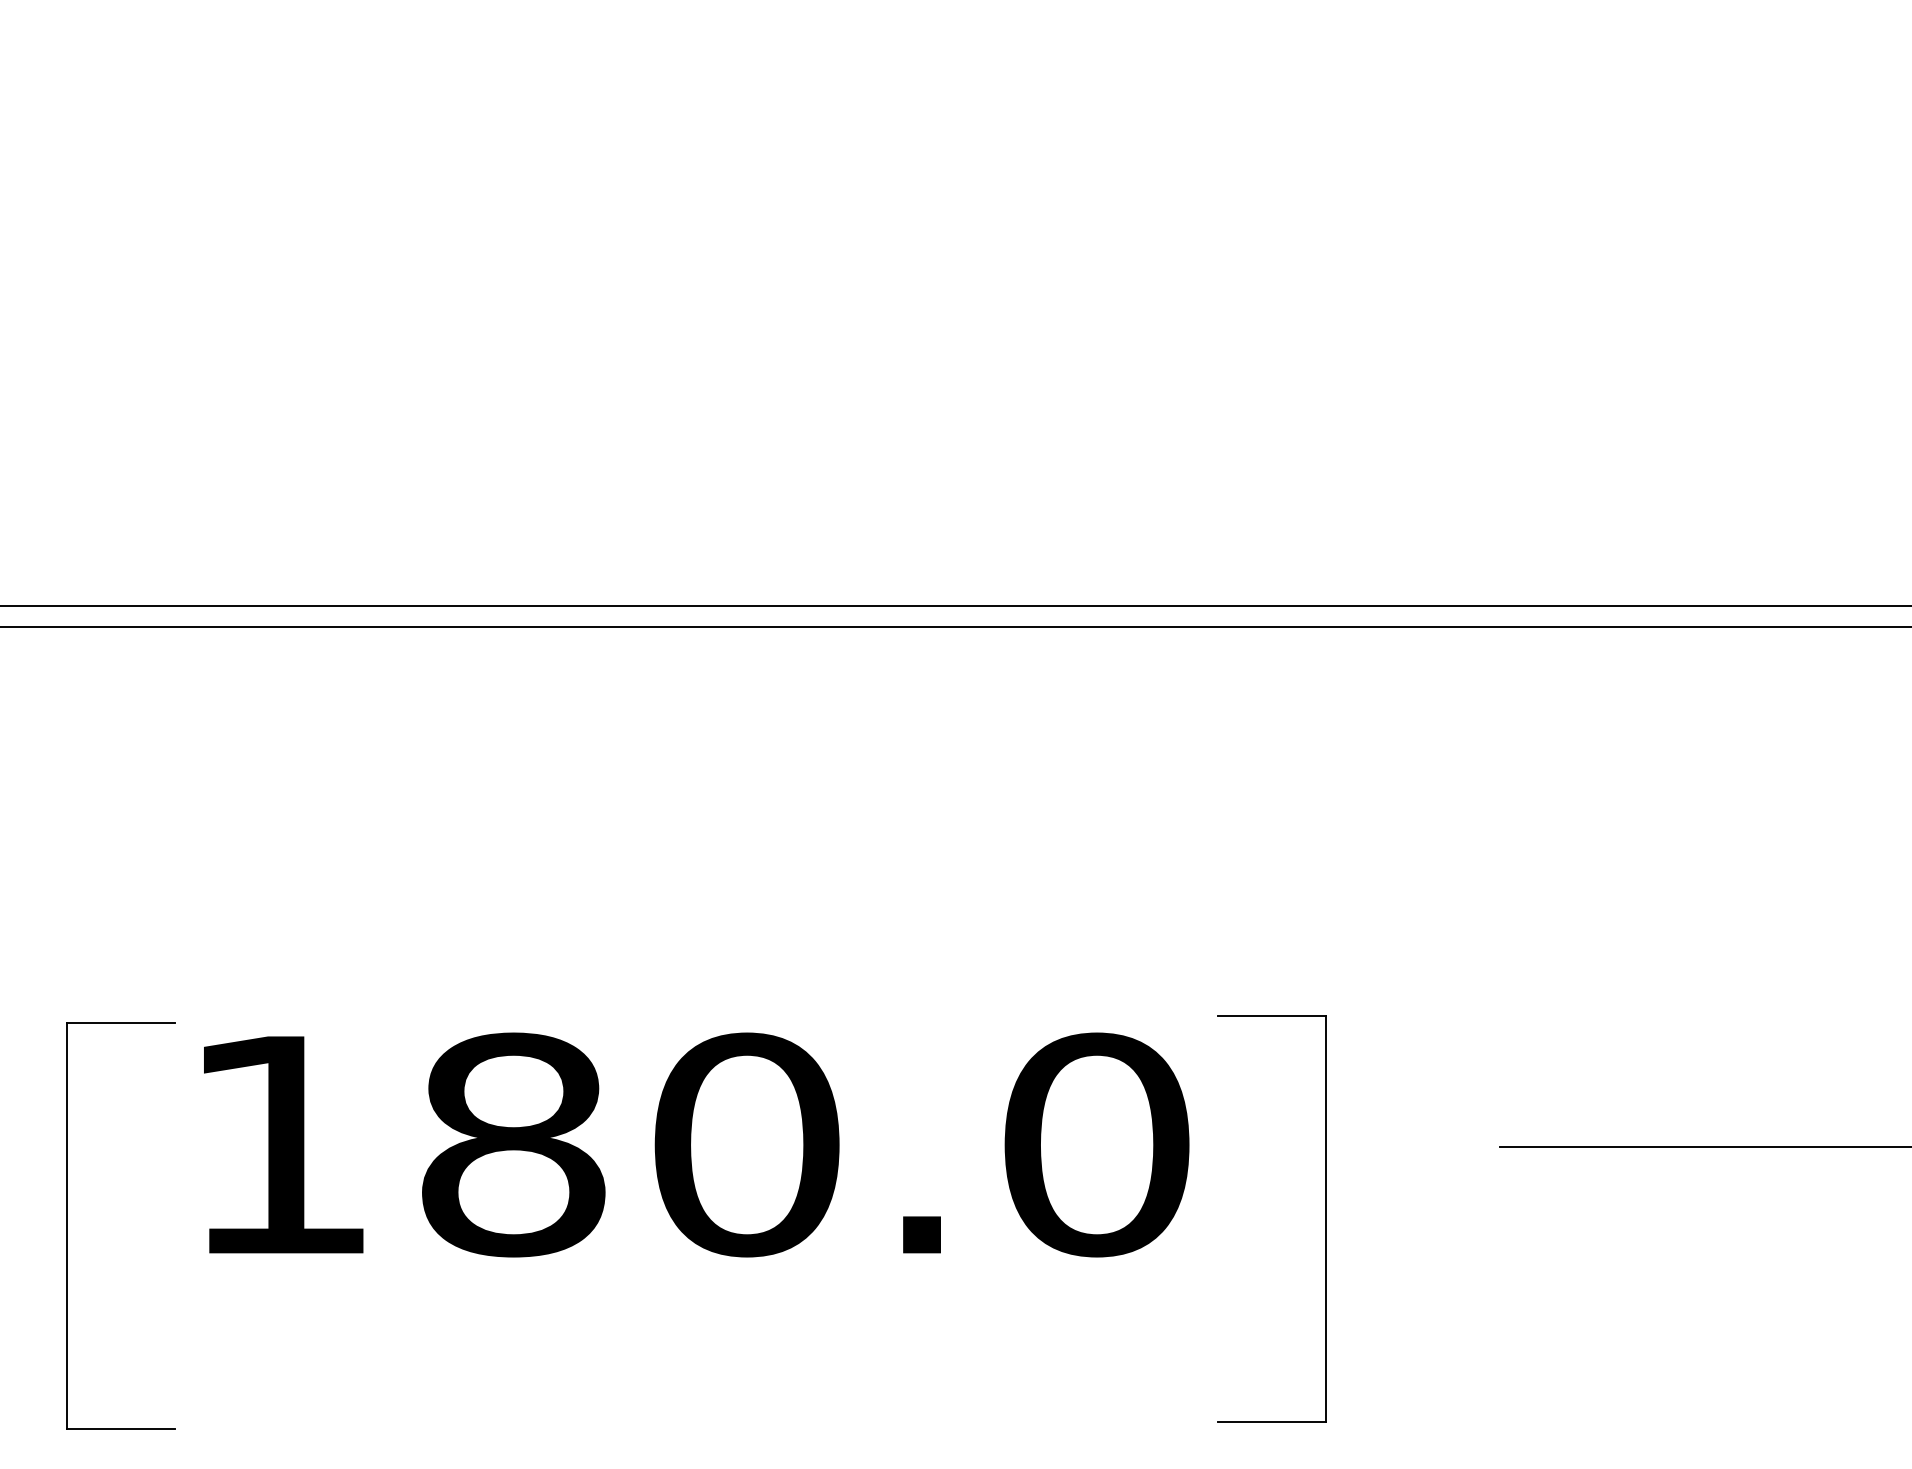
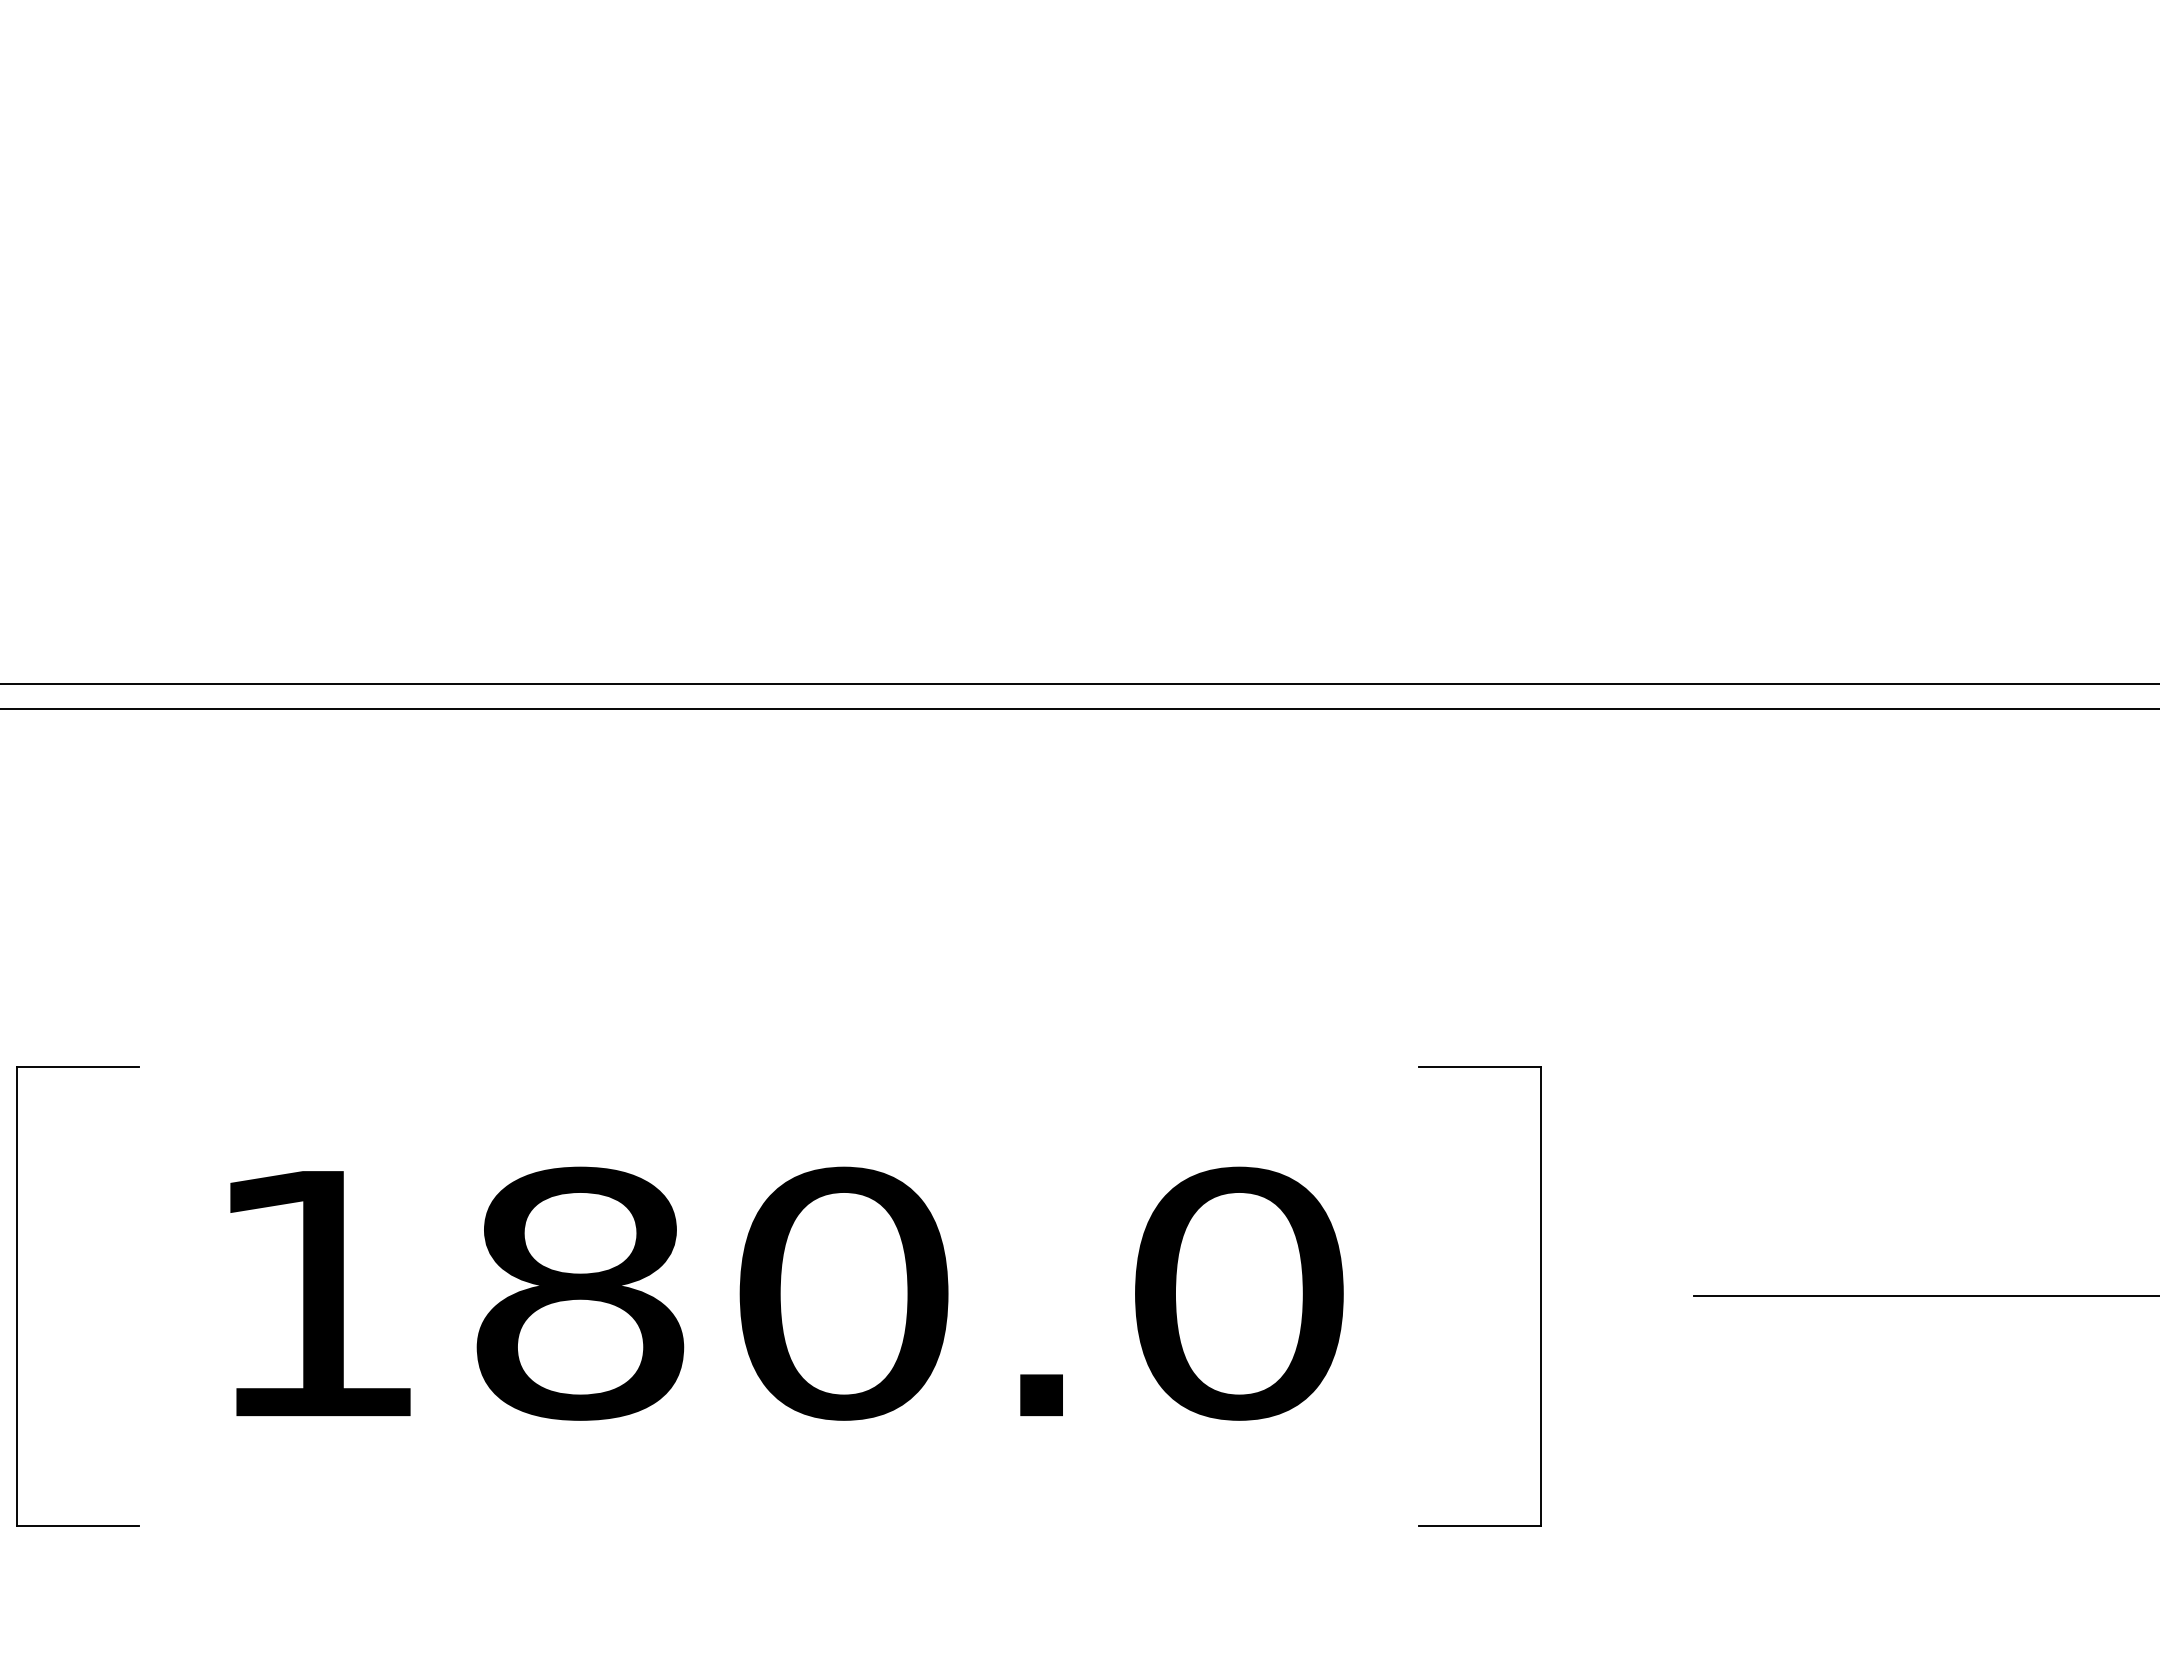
part: (1325, 1219) -> (1540, 1296), moved
part: (67, 1226) -> (17, 1296), moved

